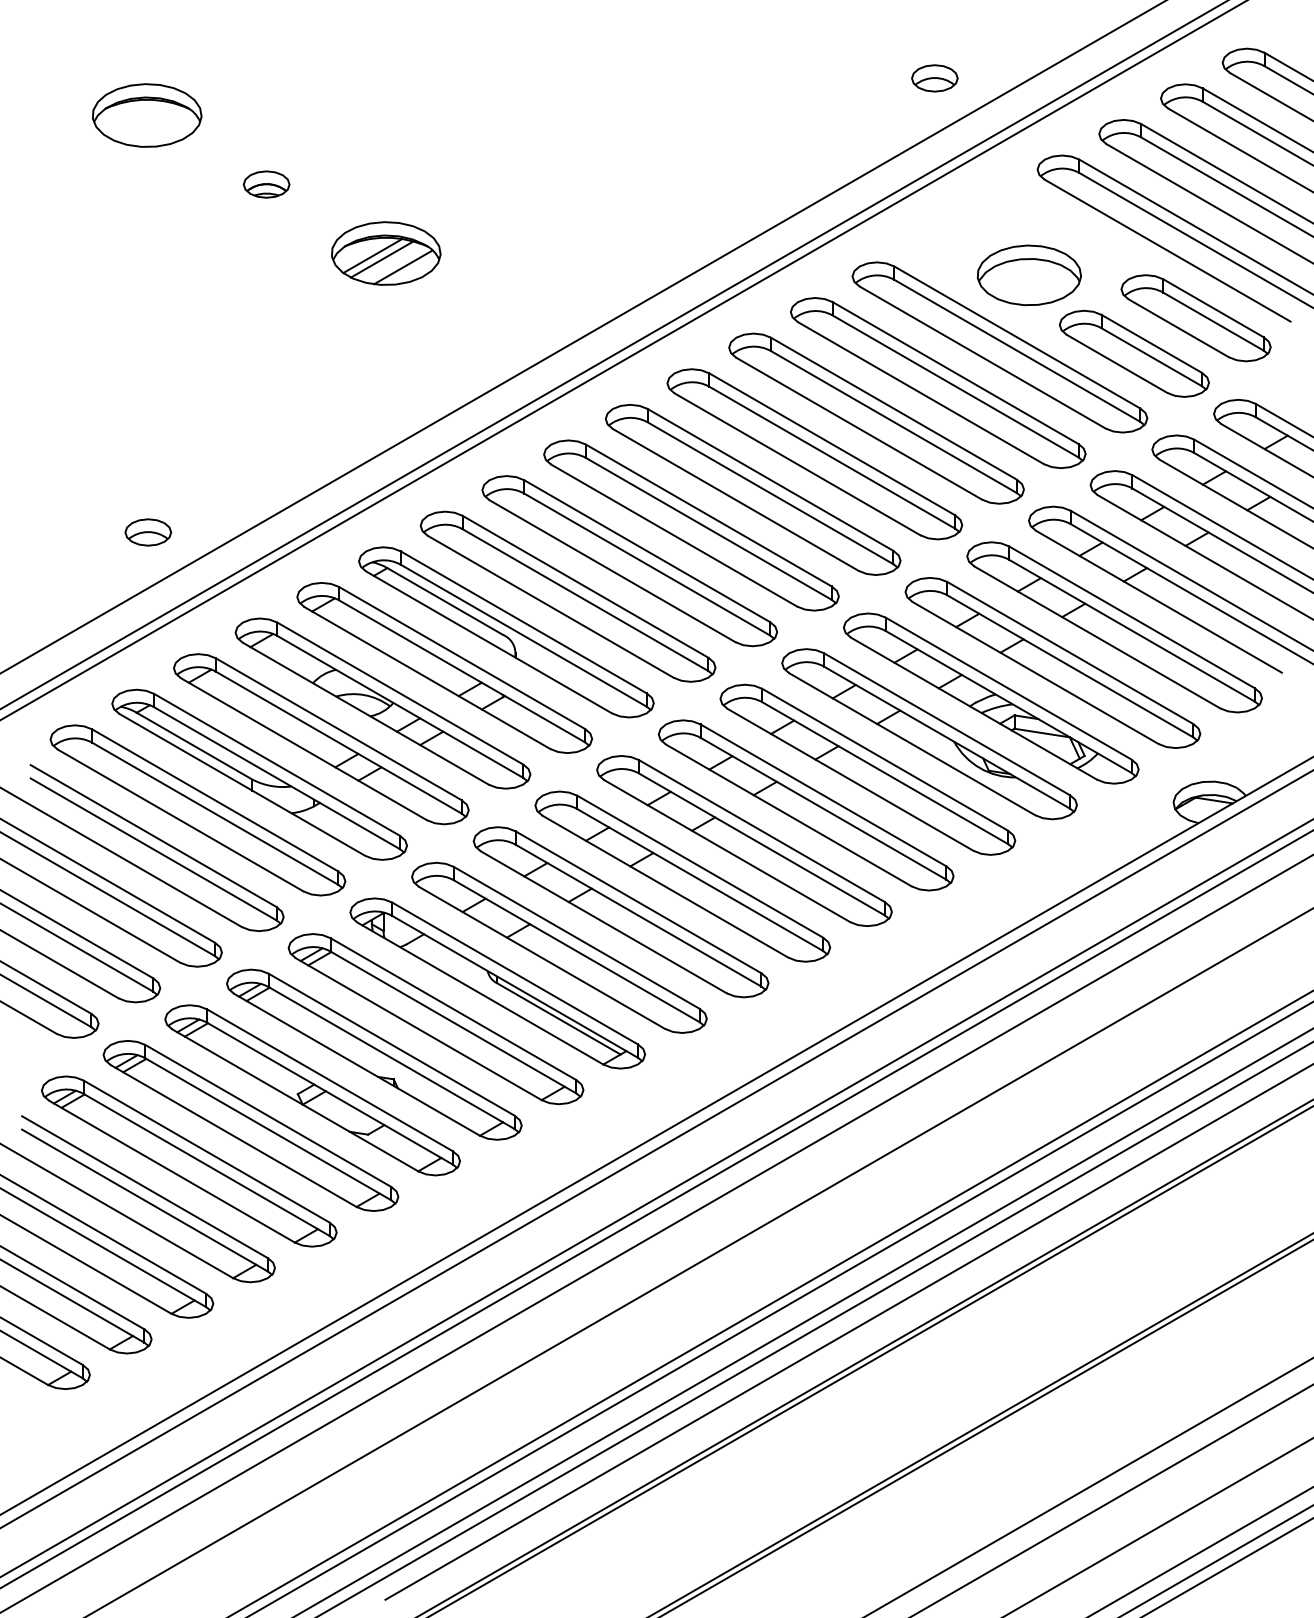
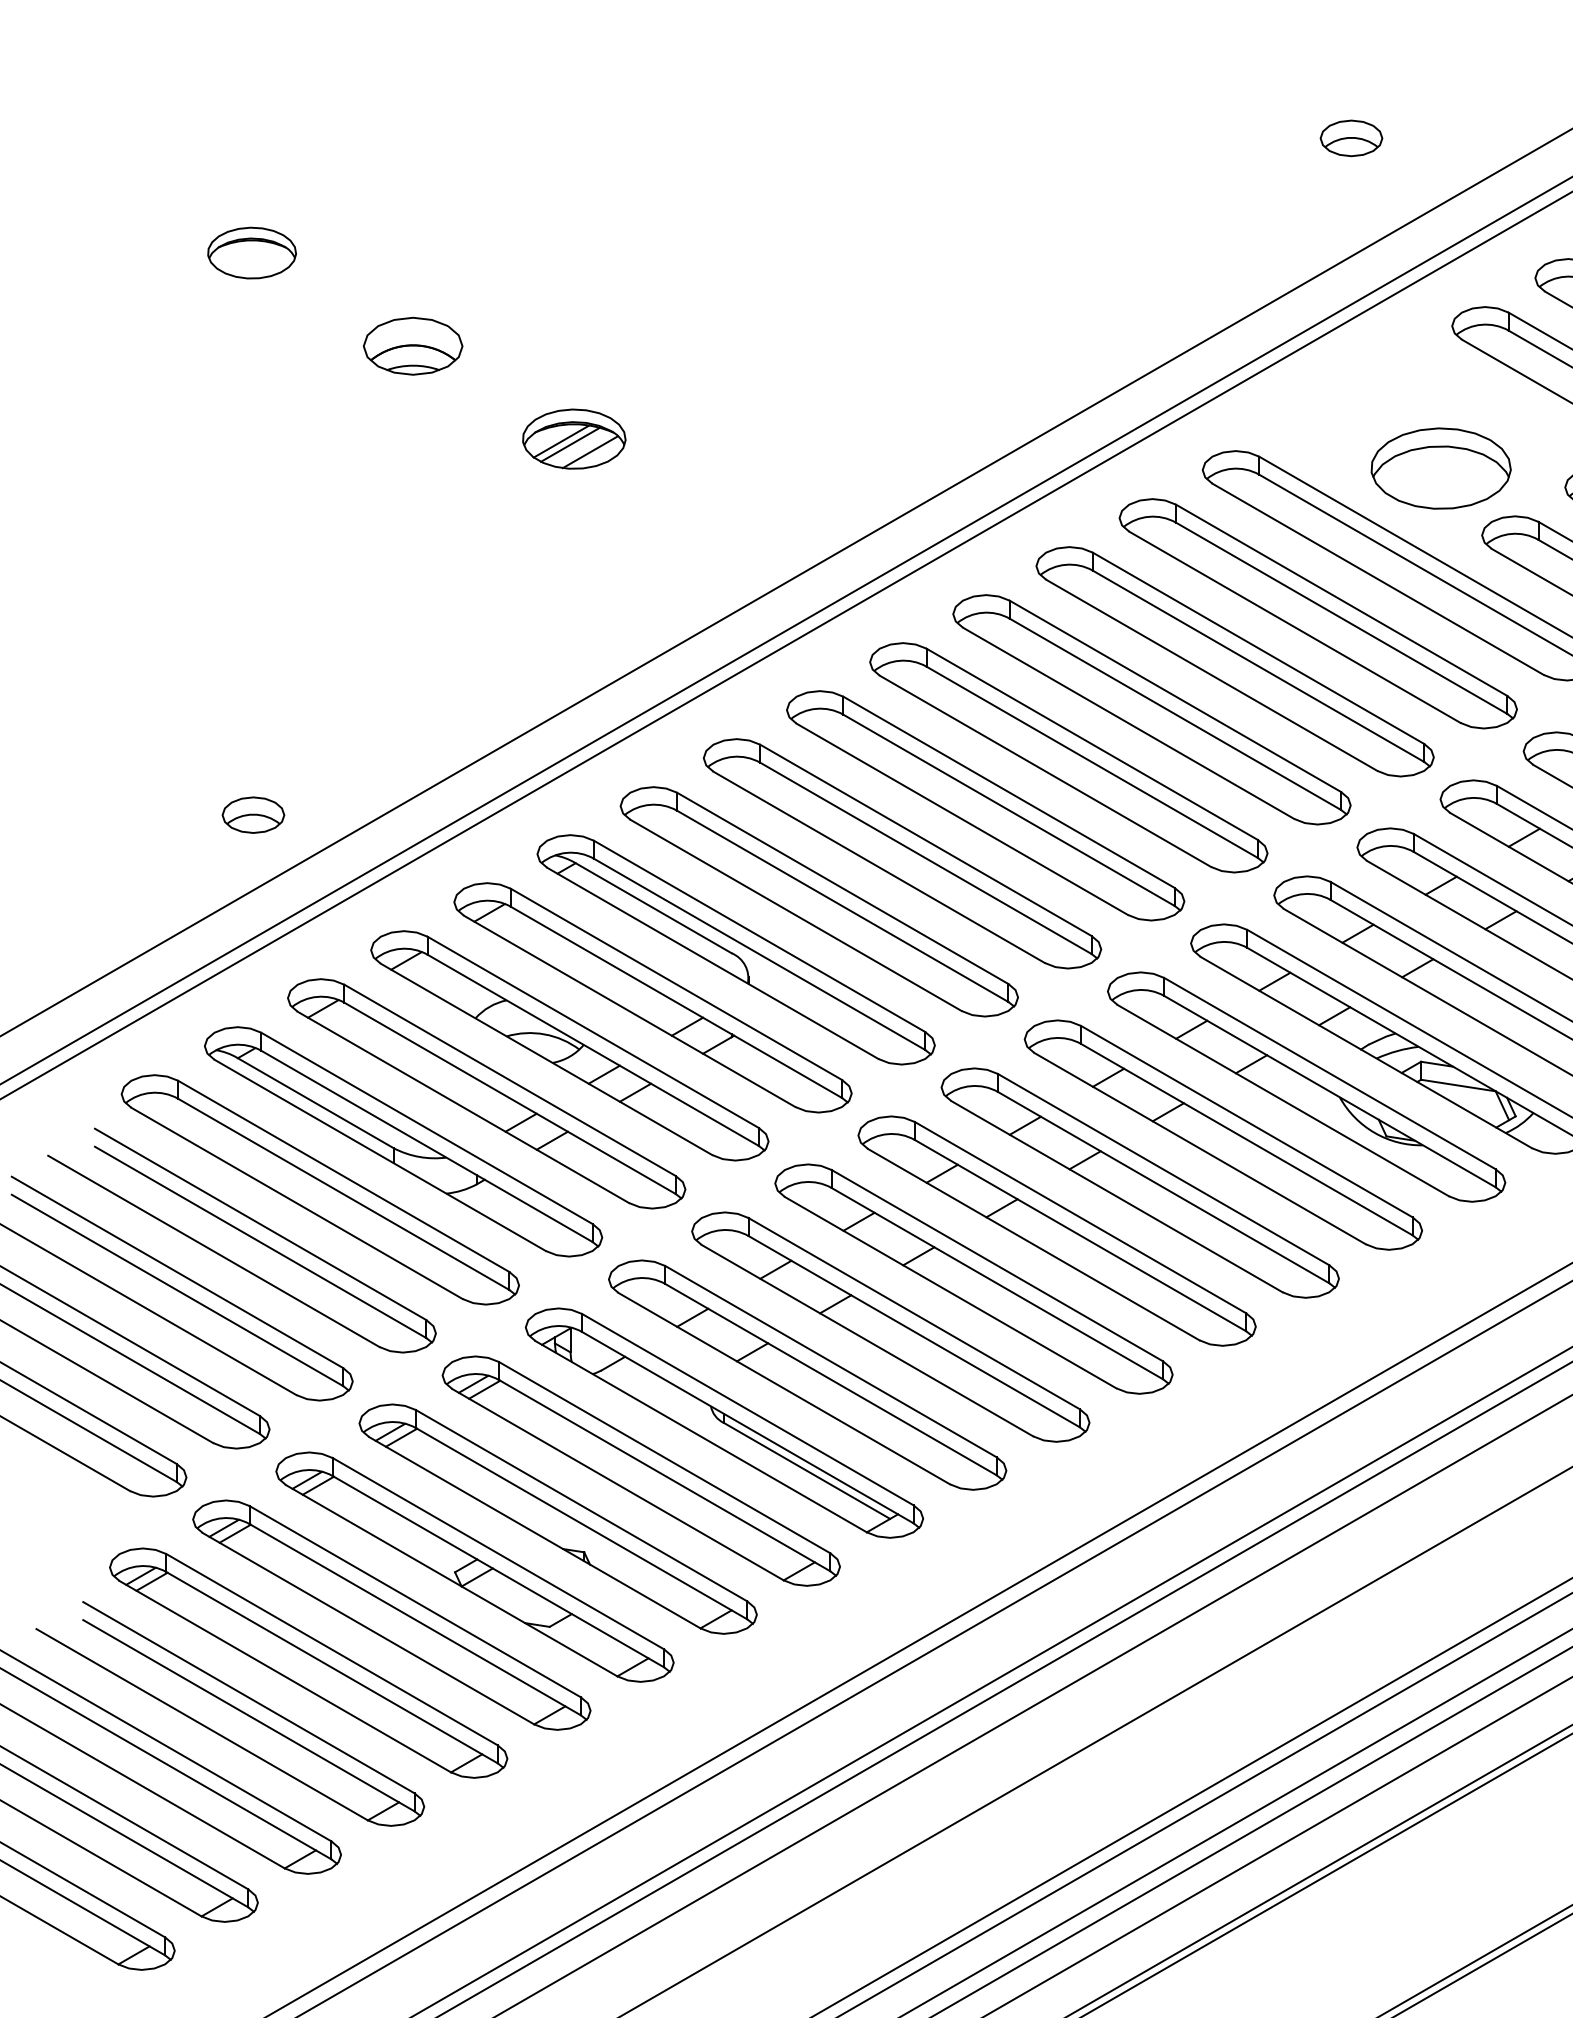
part: (934, 78) -> (1350, 138), moved
part: (147, 115) -> (252, 253), size x0.6
part: (266, 184) -> (412, 346), size x1.6
part: (386, 253) -> (574, 439), size x0.7

